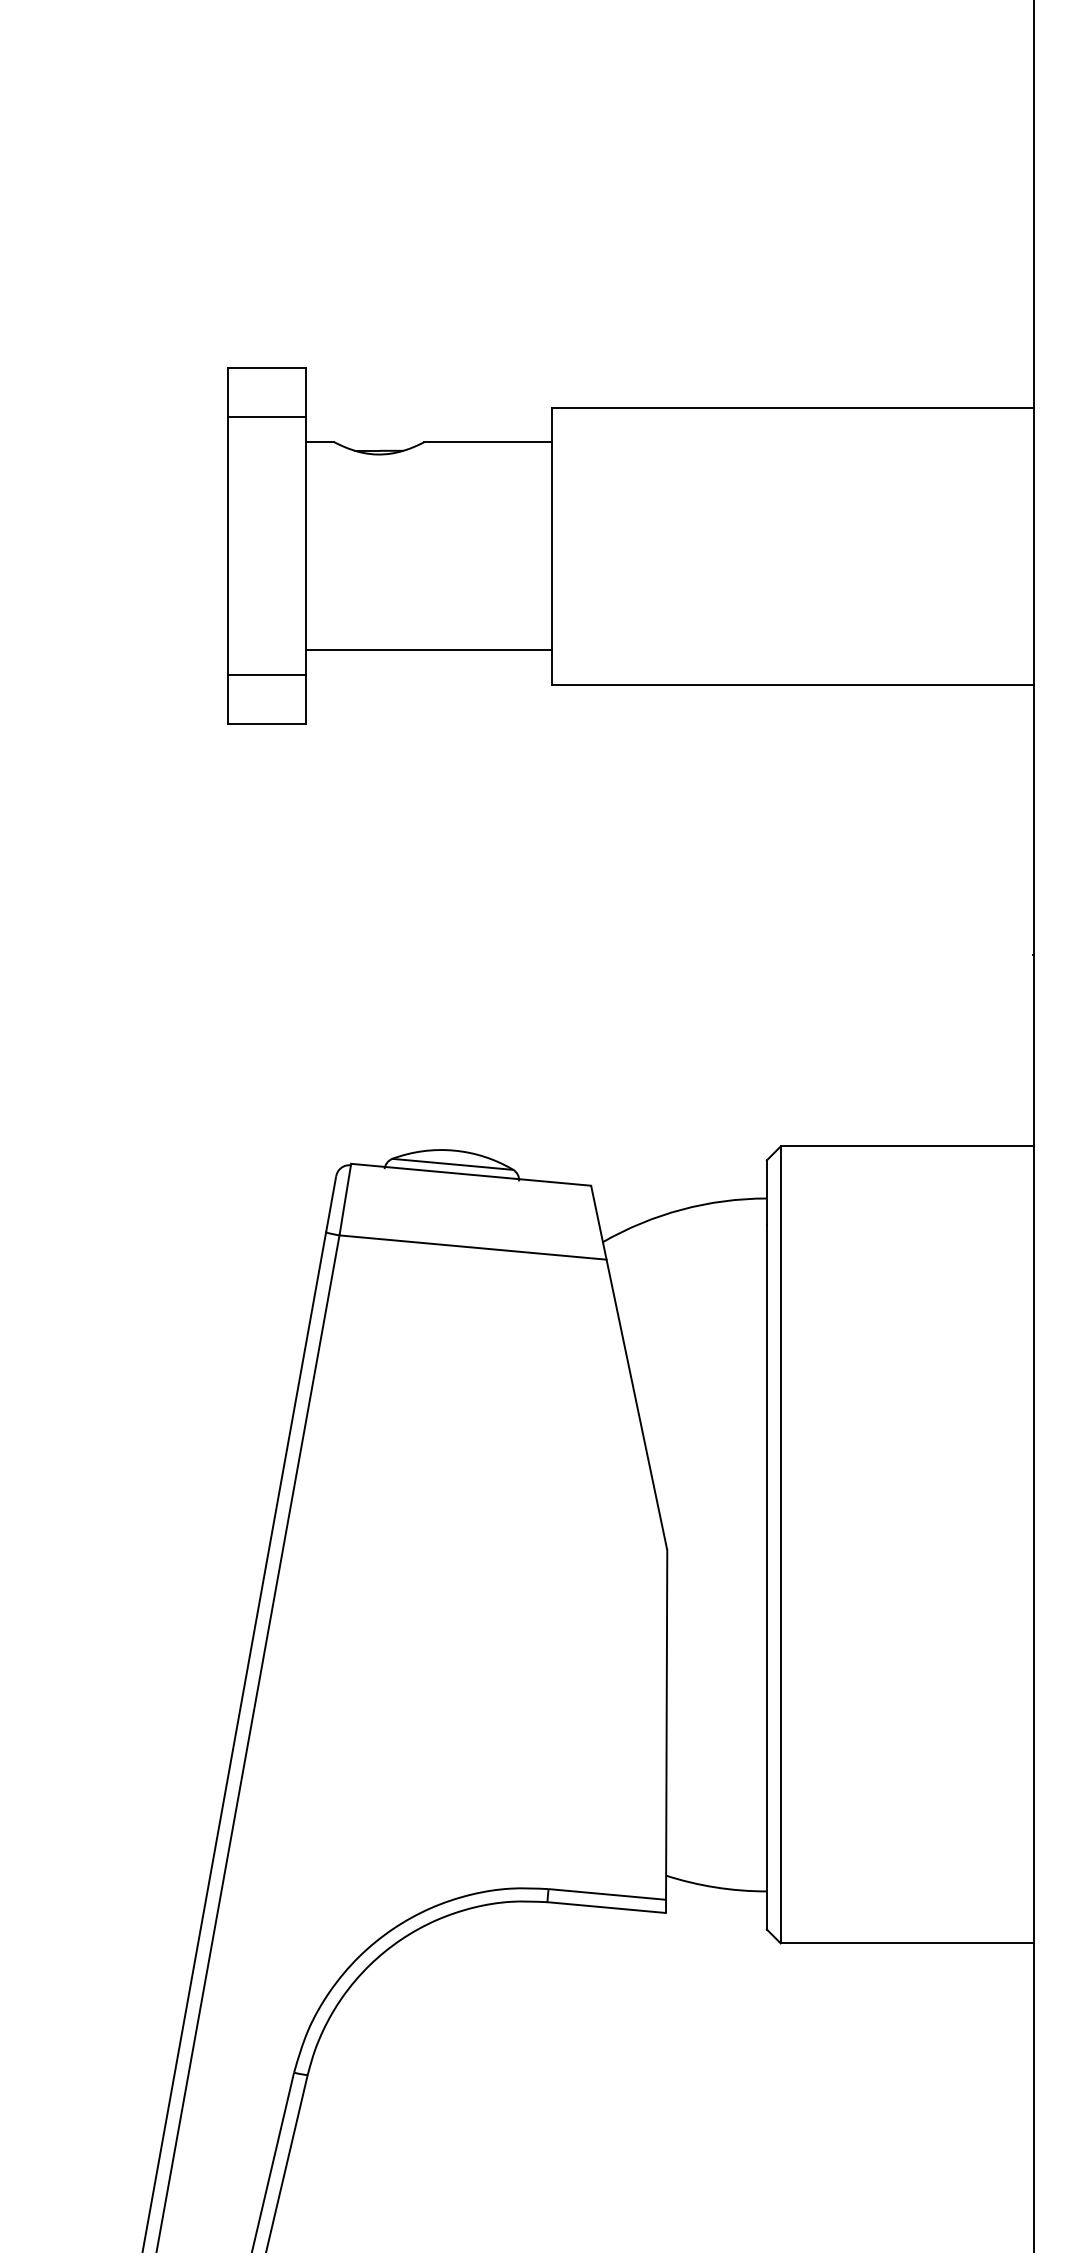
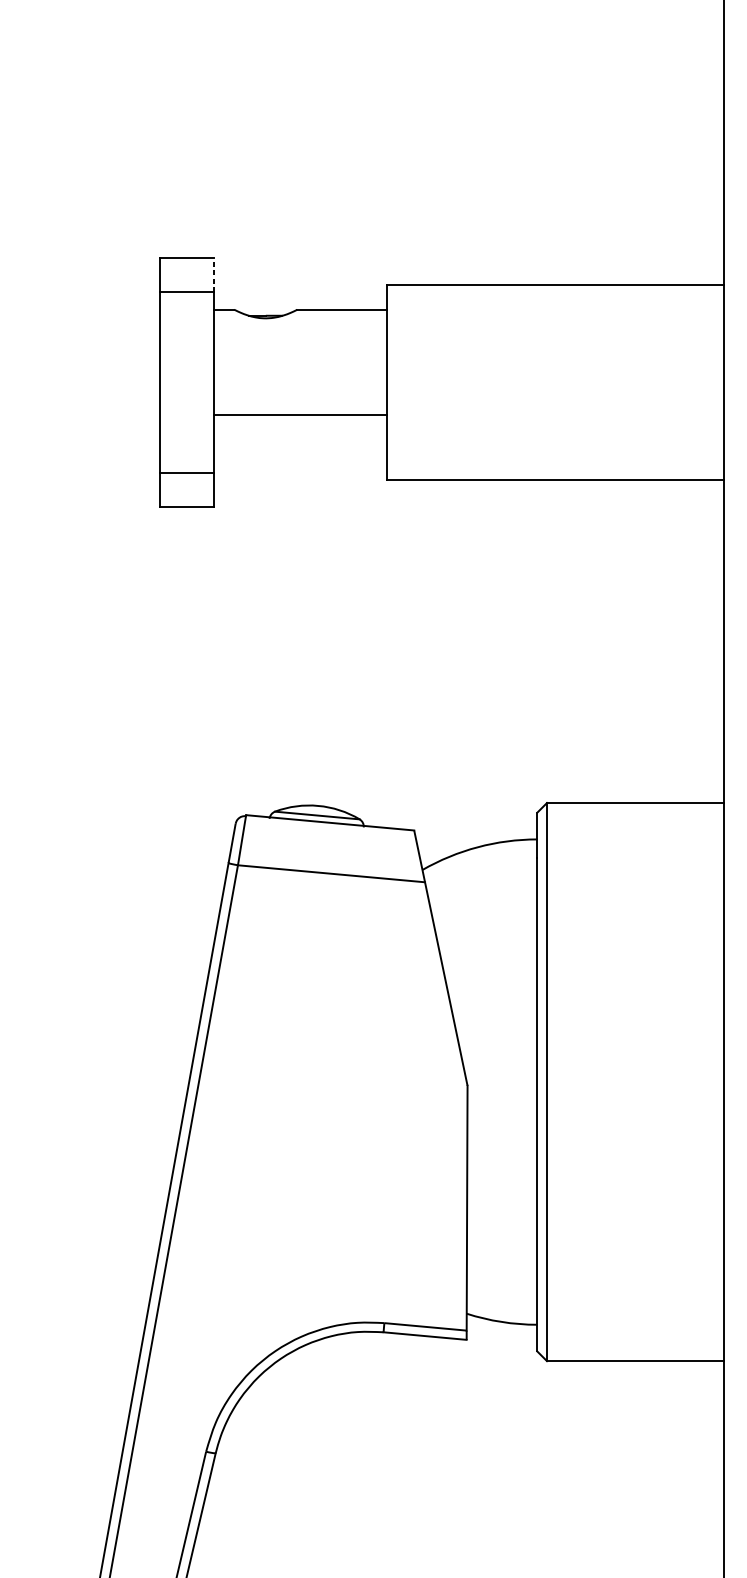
line: (305, 392) -> (214, 274), solid -> dashed
line: (428, 650) -> (300, 414), moved

